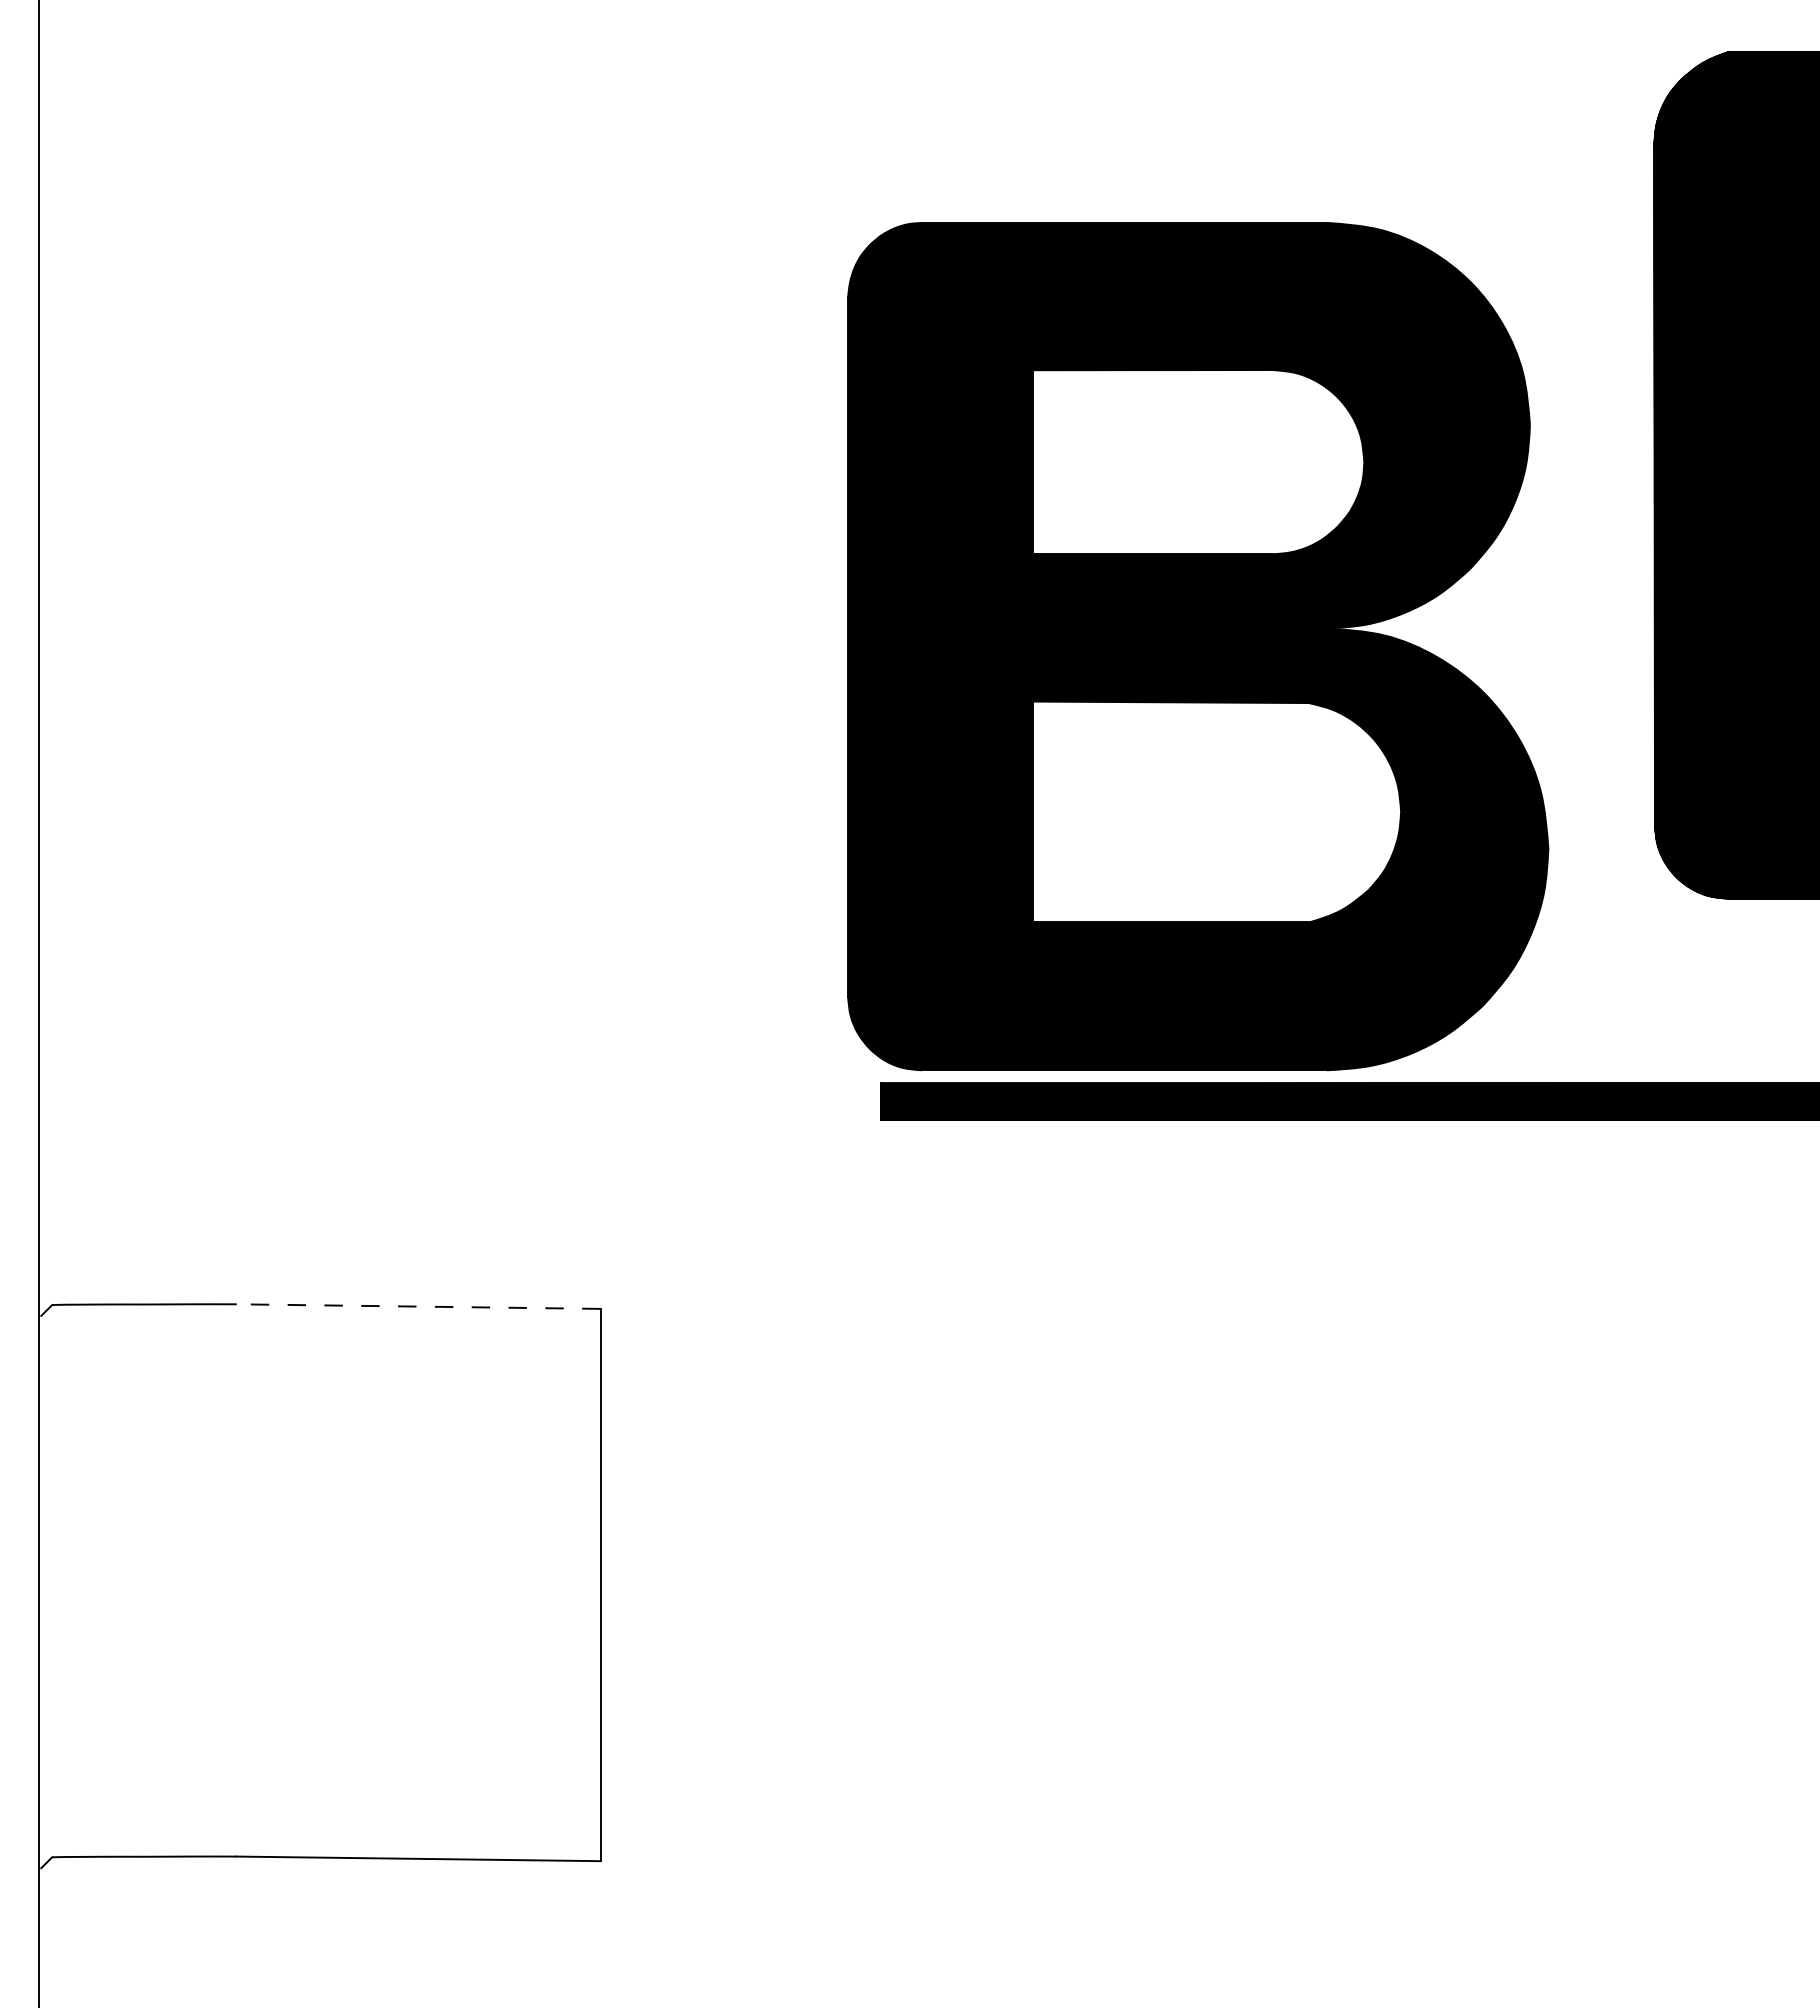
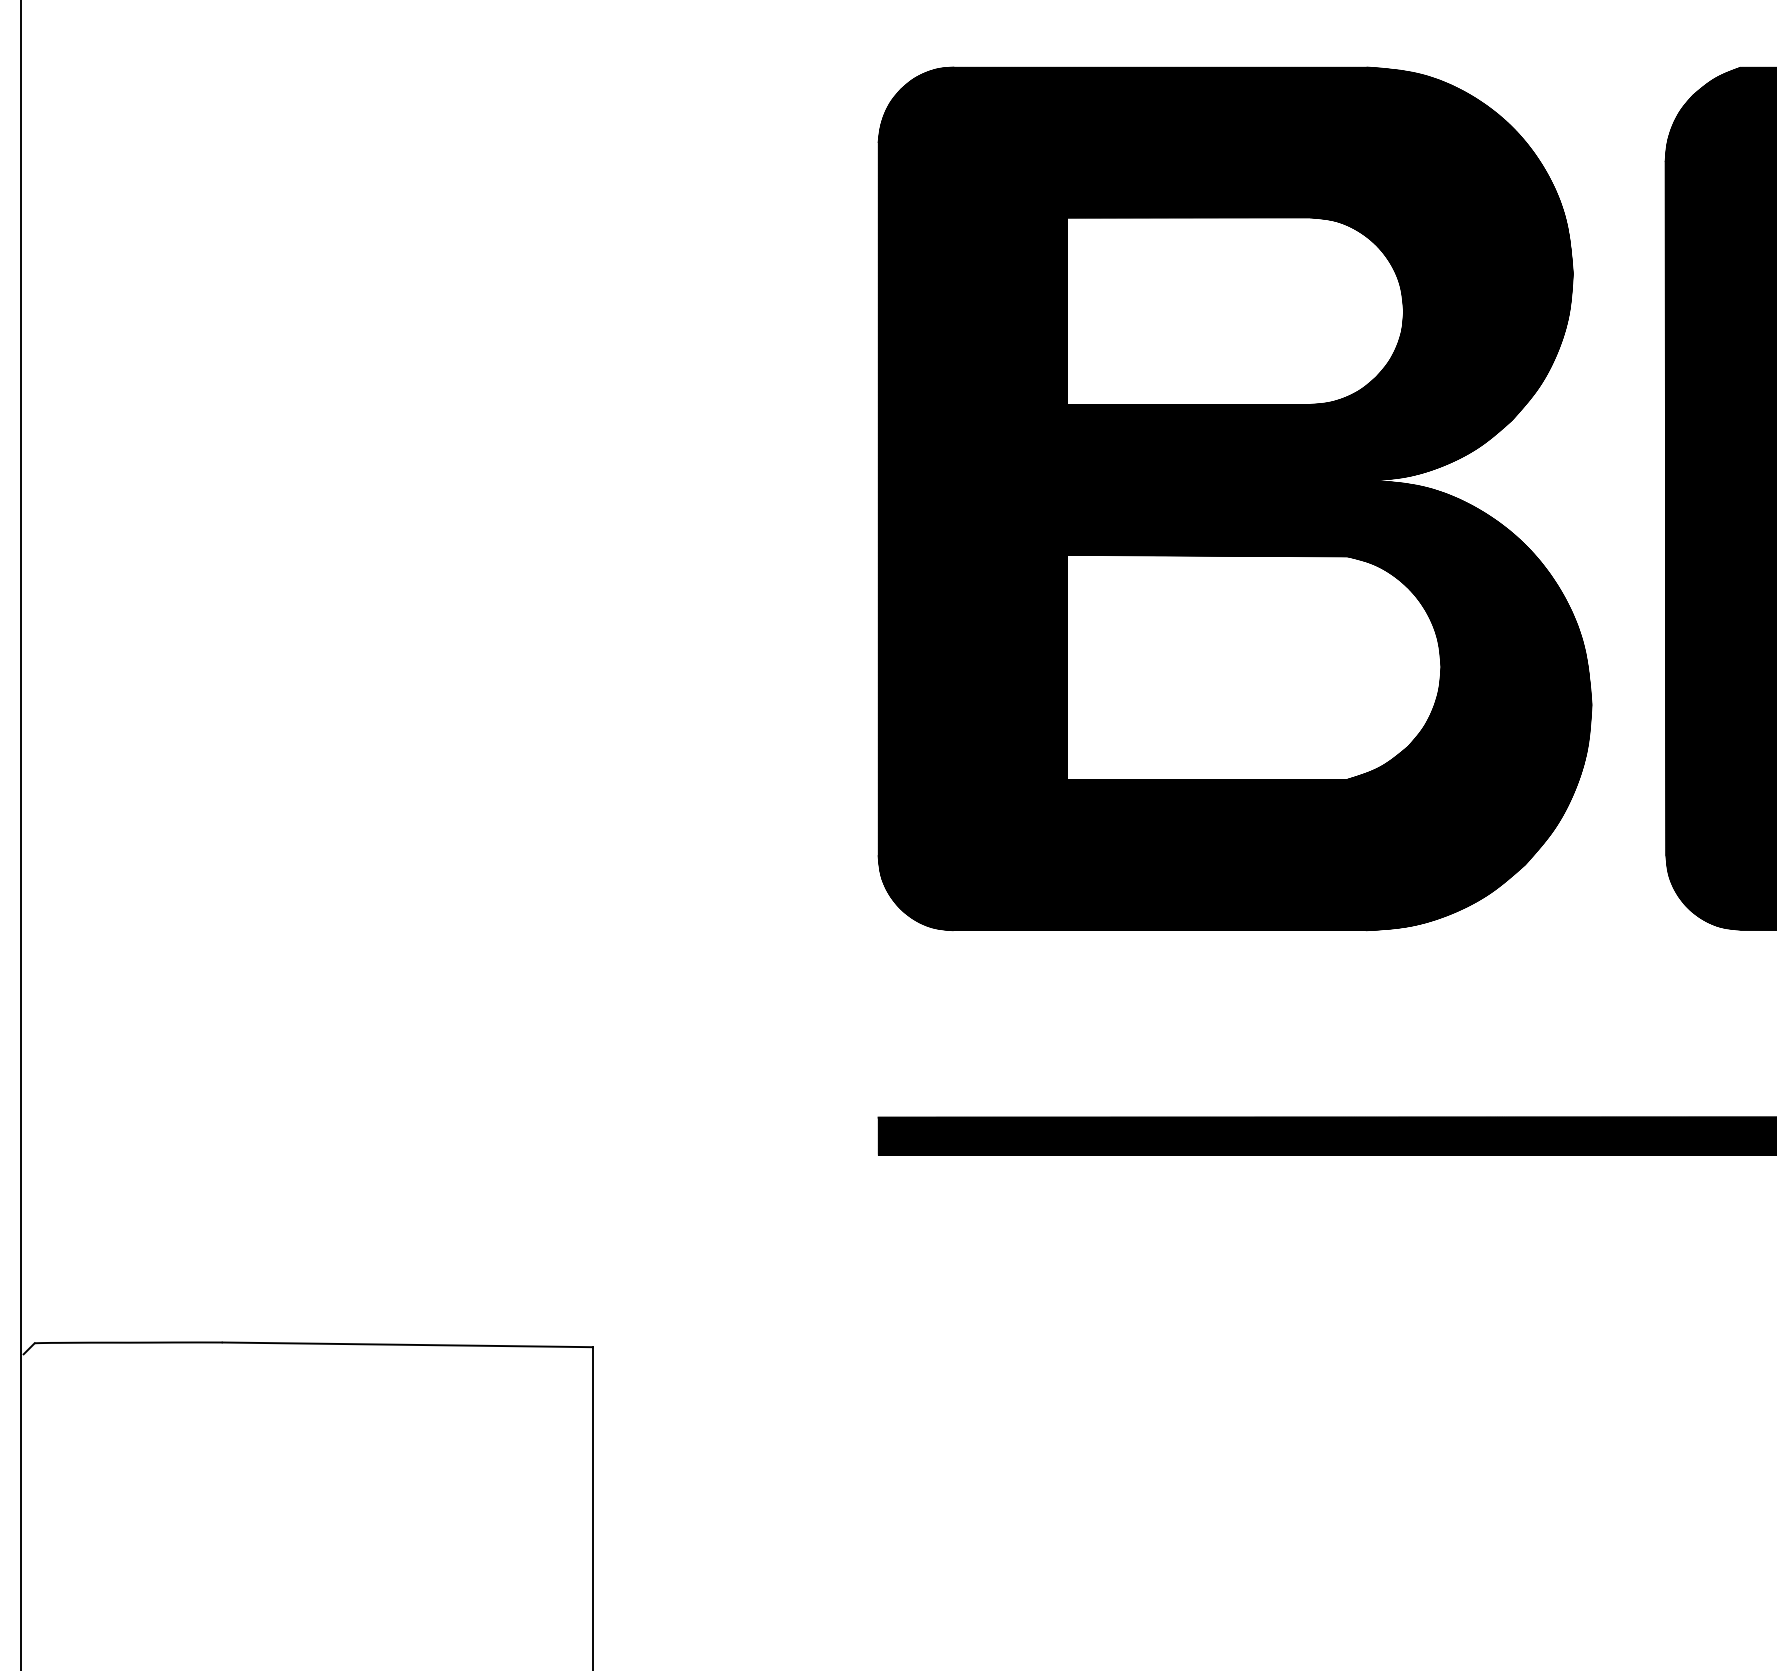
part: (1198, 646) -> (1235, 498), moved
line: (418, 1306) -> (407, 1344), dashed -> solid

